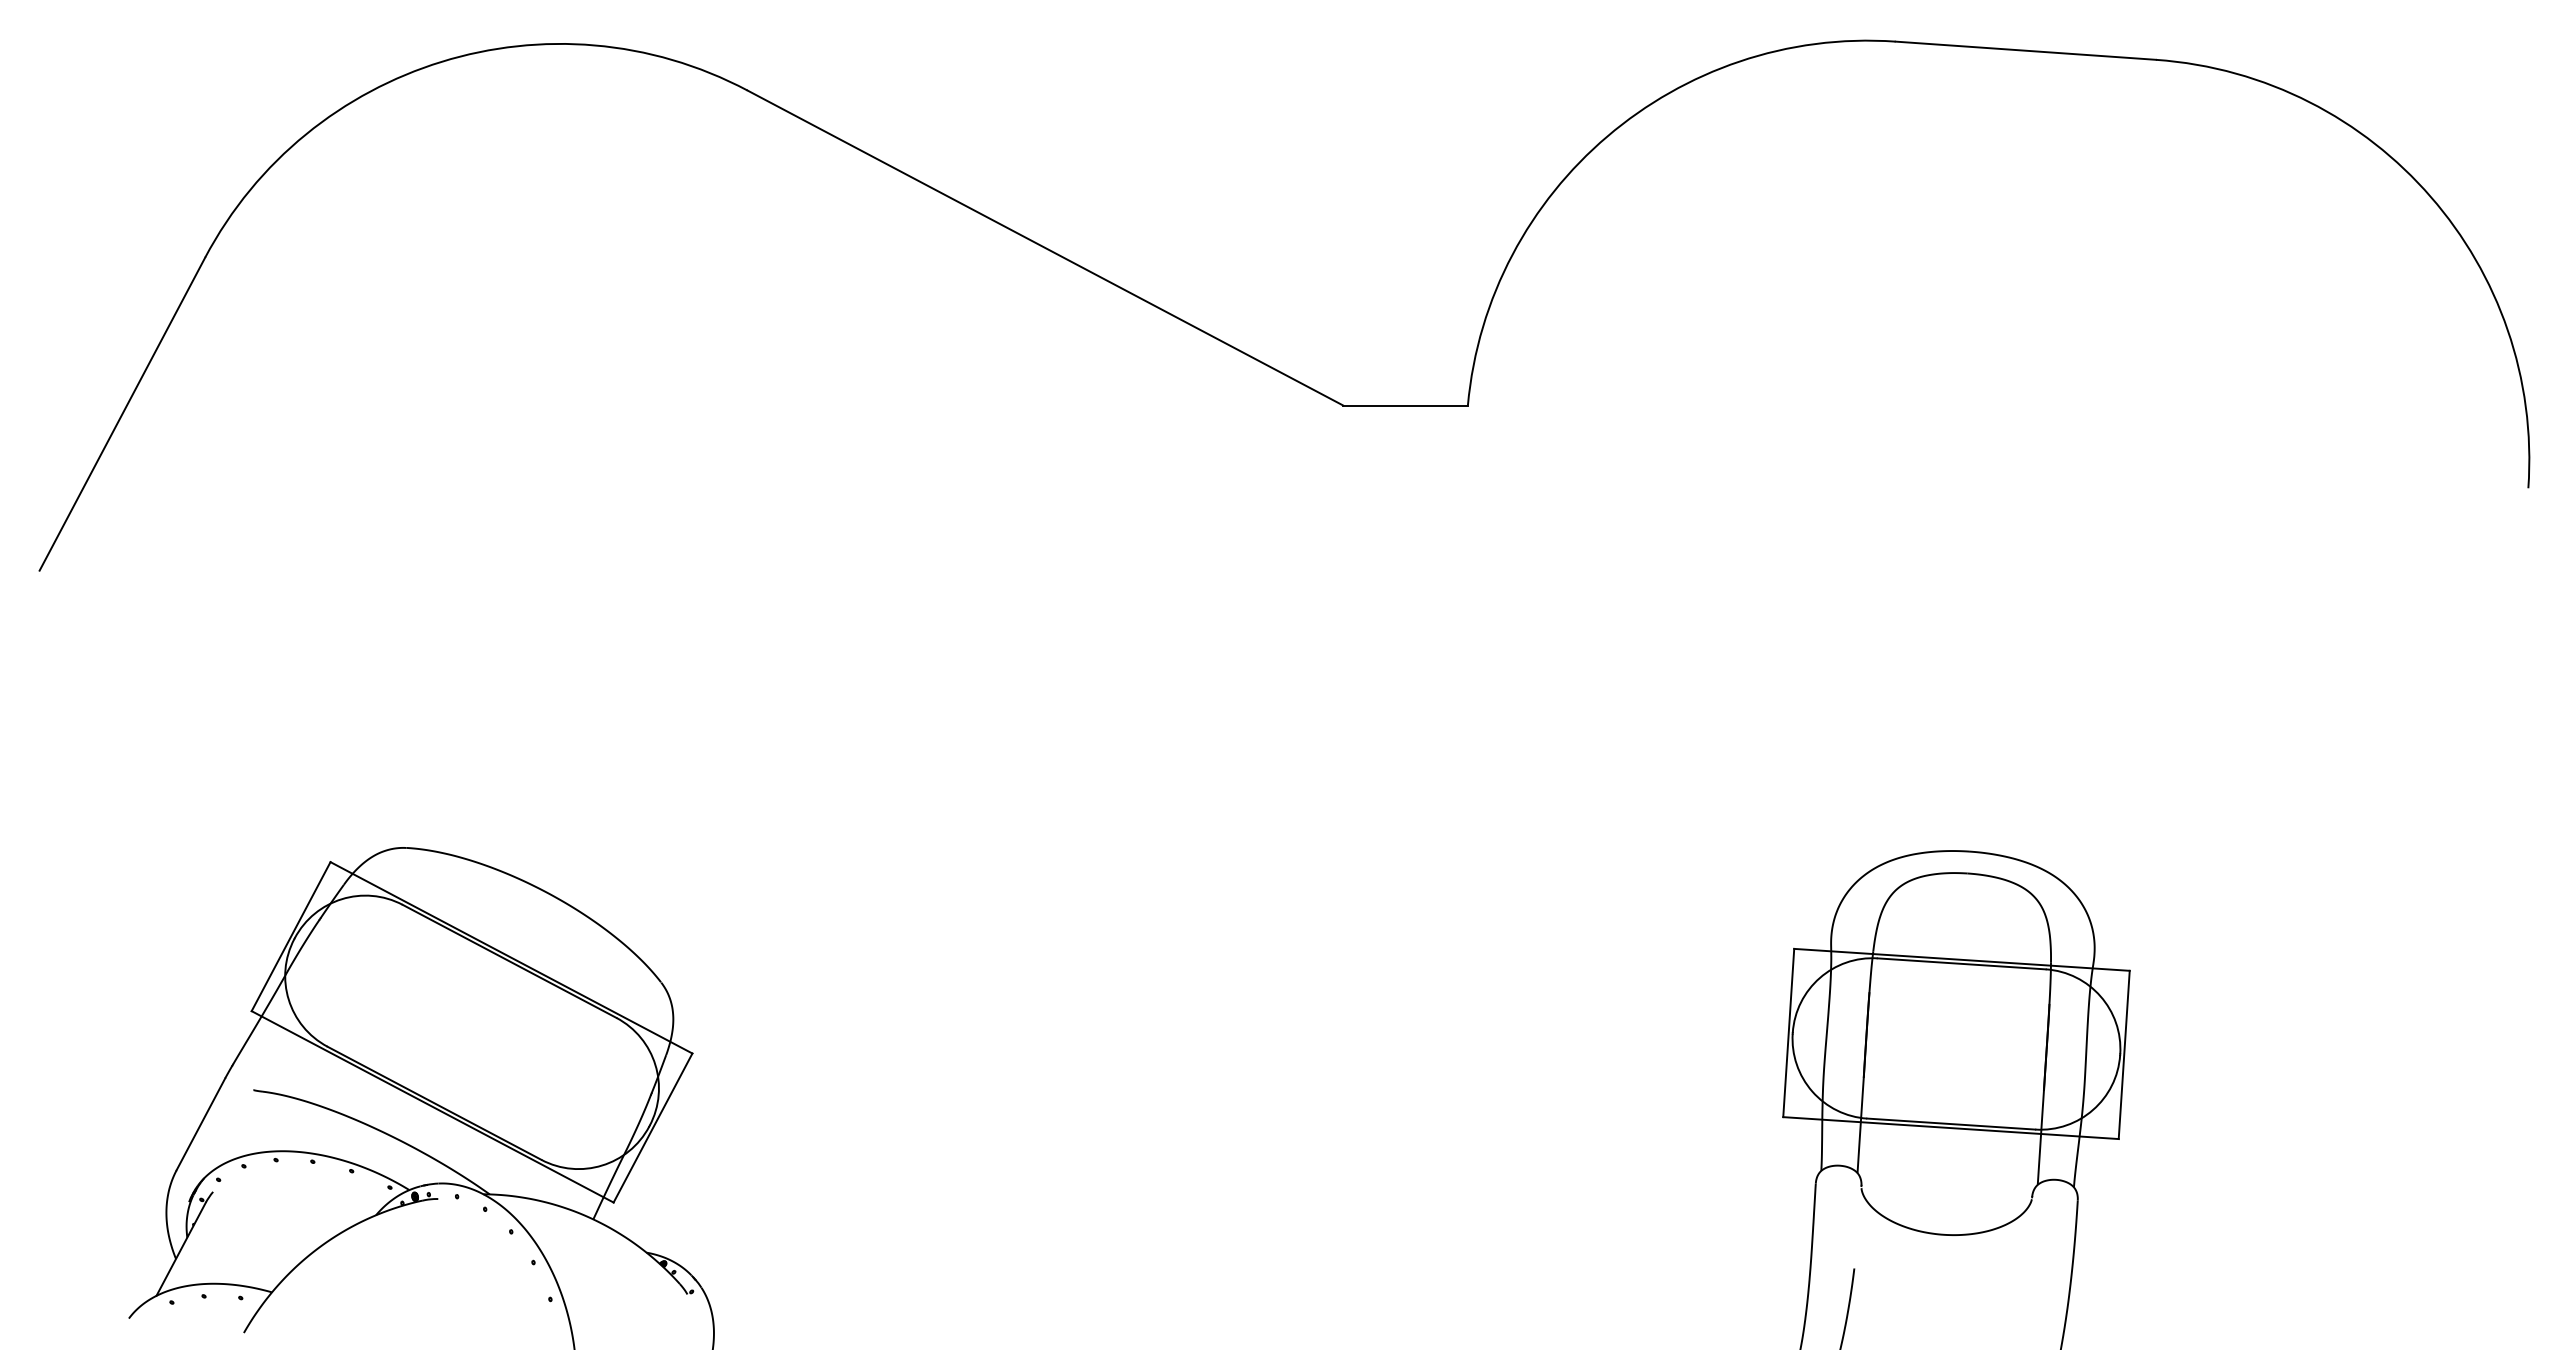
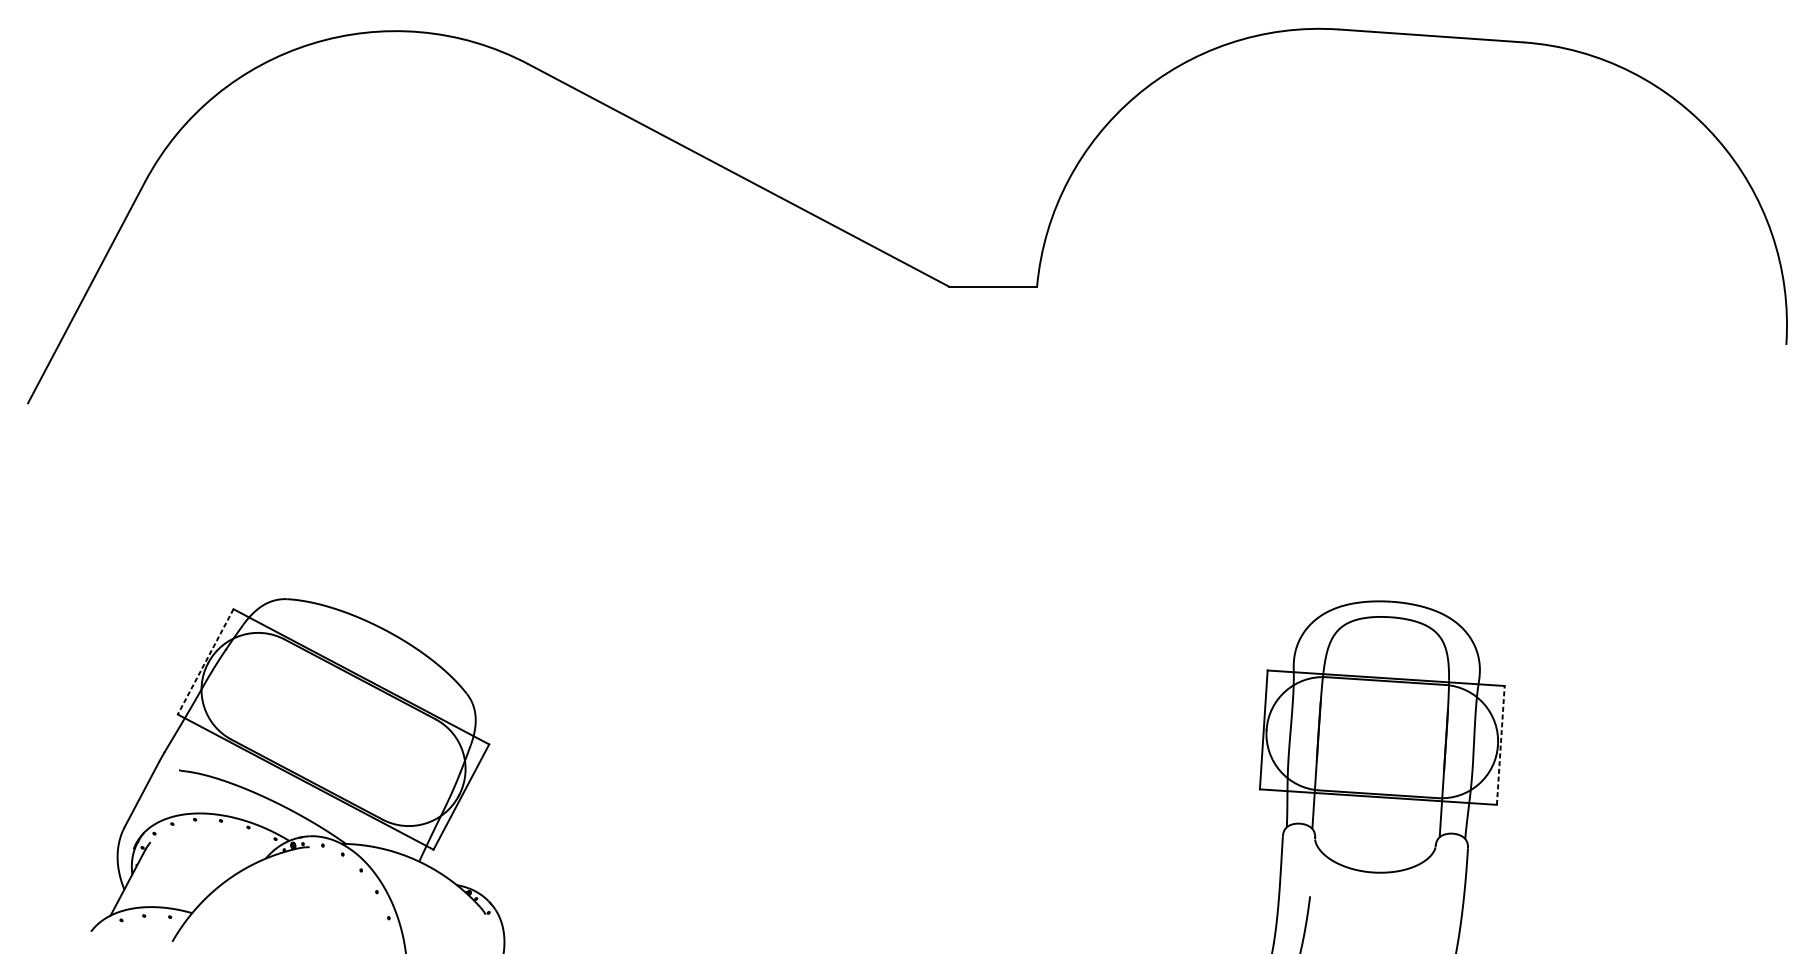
line: (290, 937) -> (205, 662), solid -> dashed
line: (2124, 1054) -> (1500, 745), solid -> dashed

